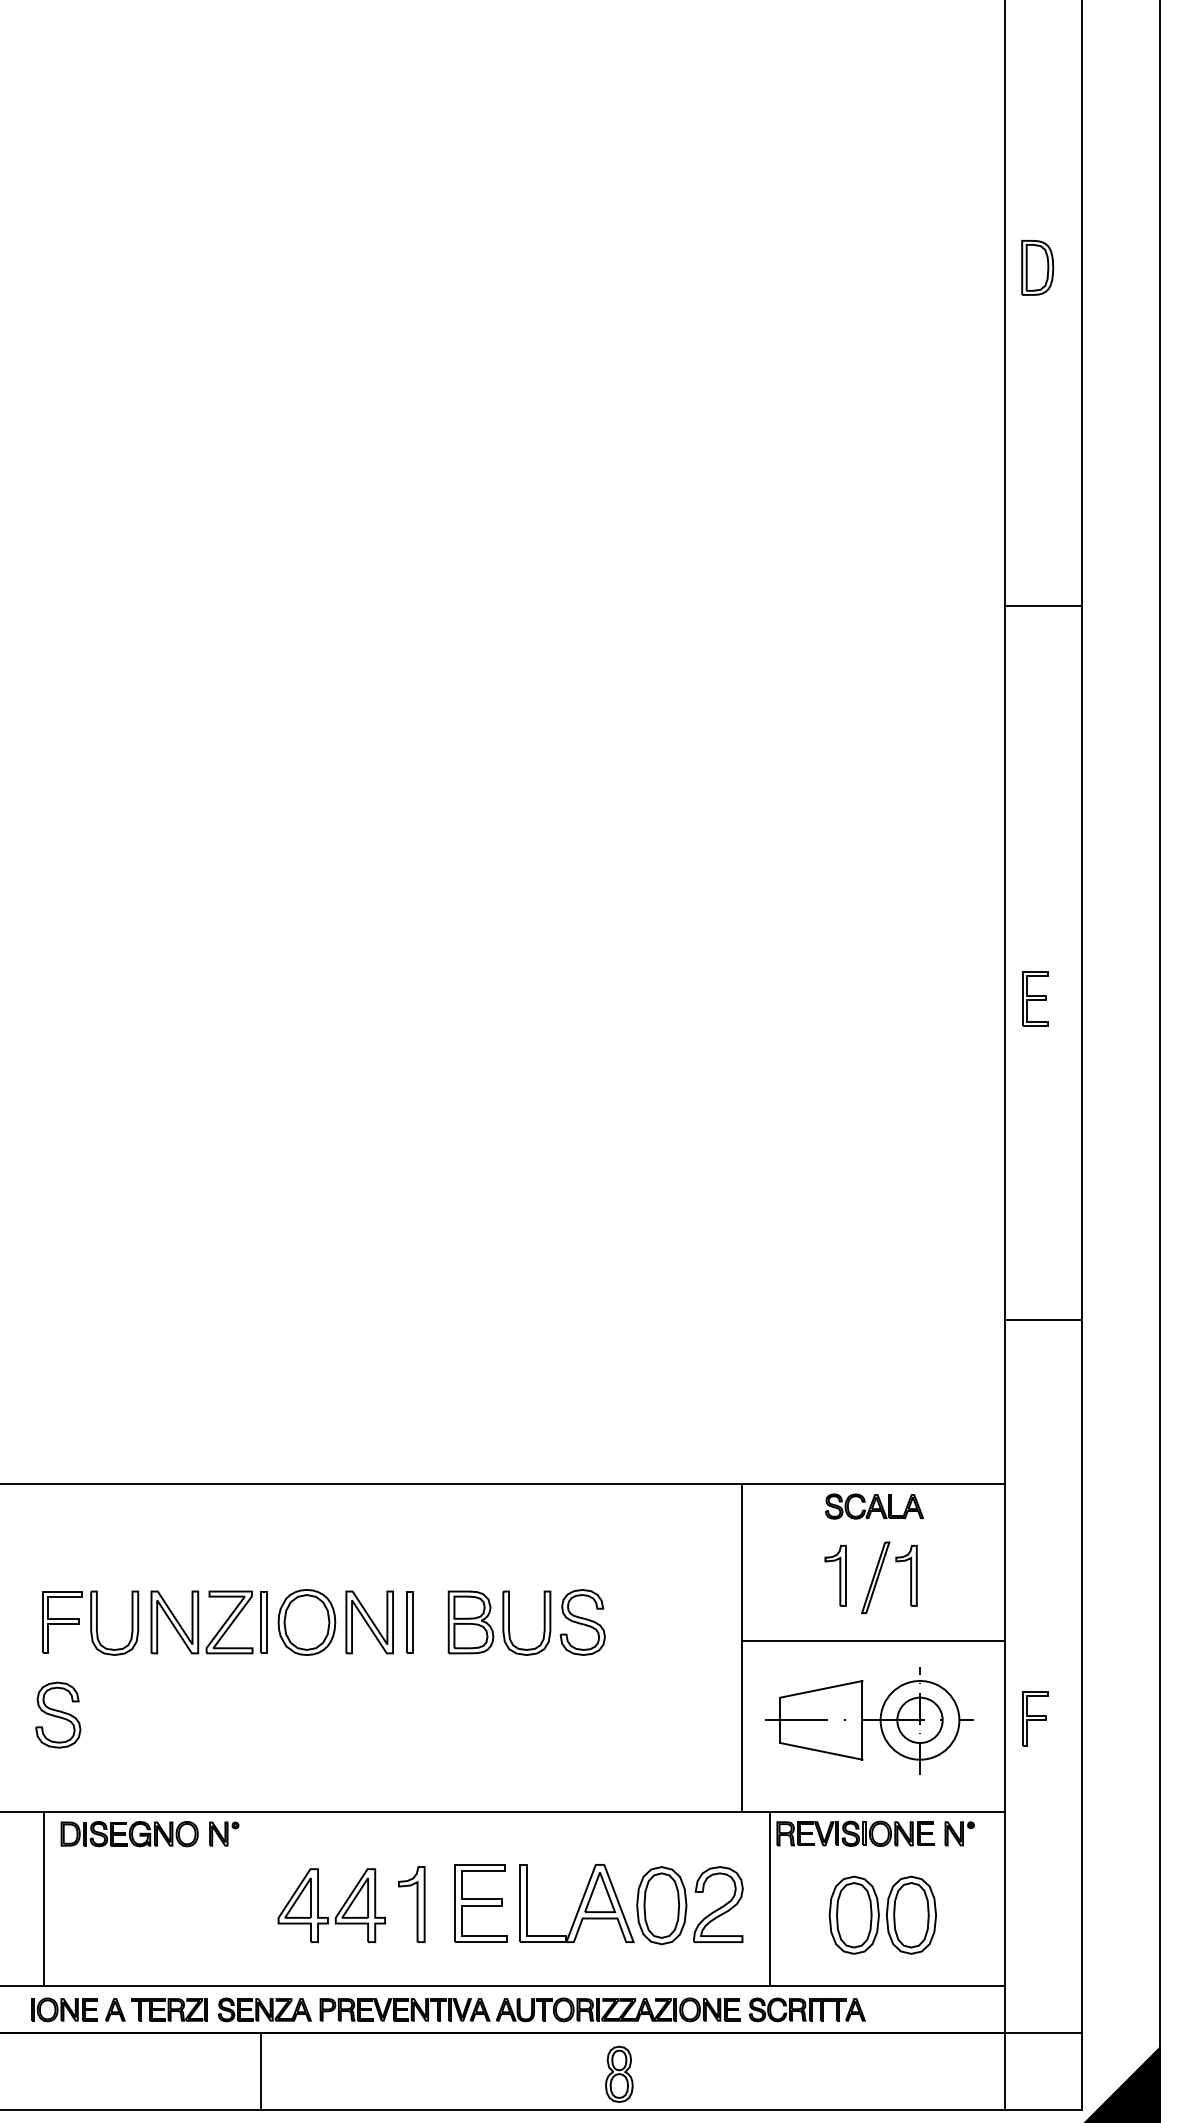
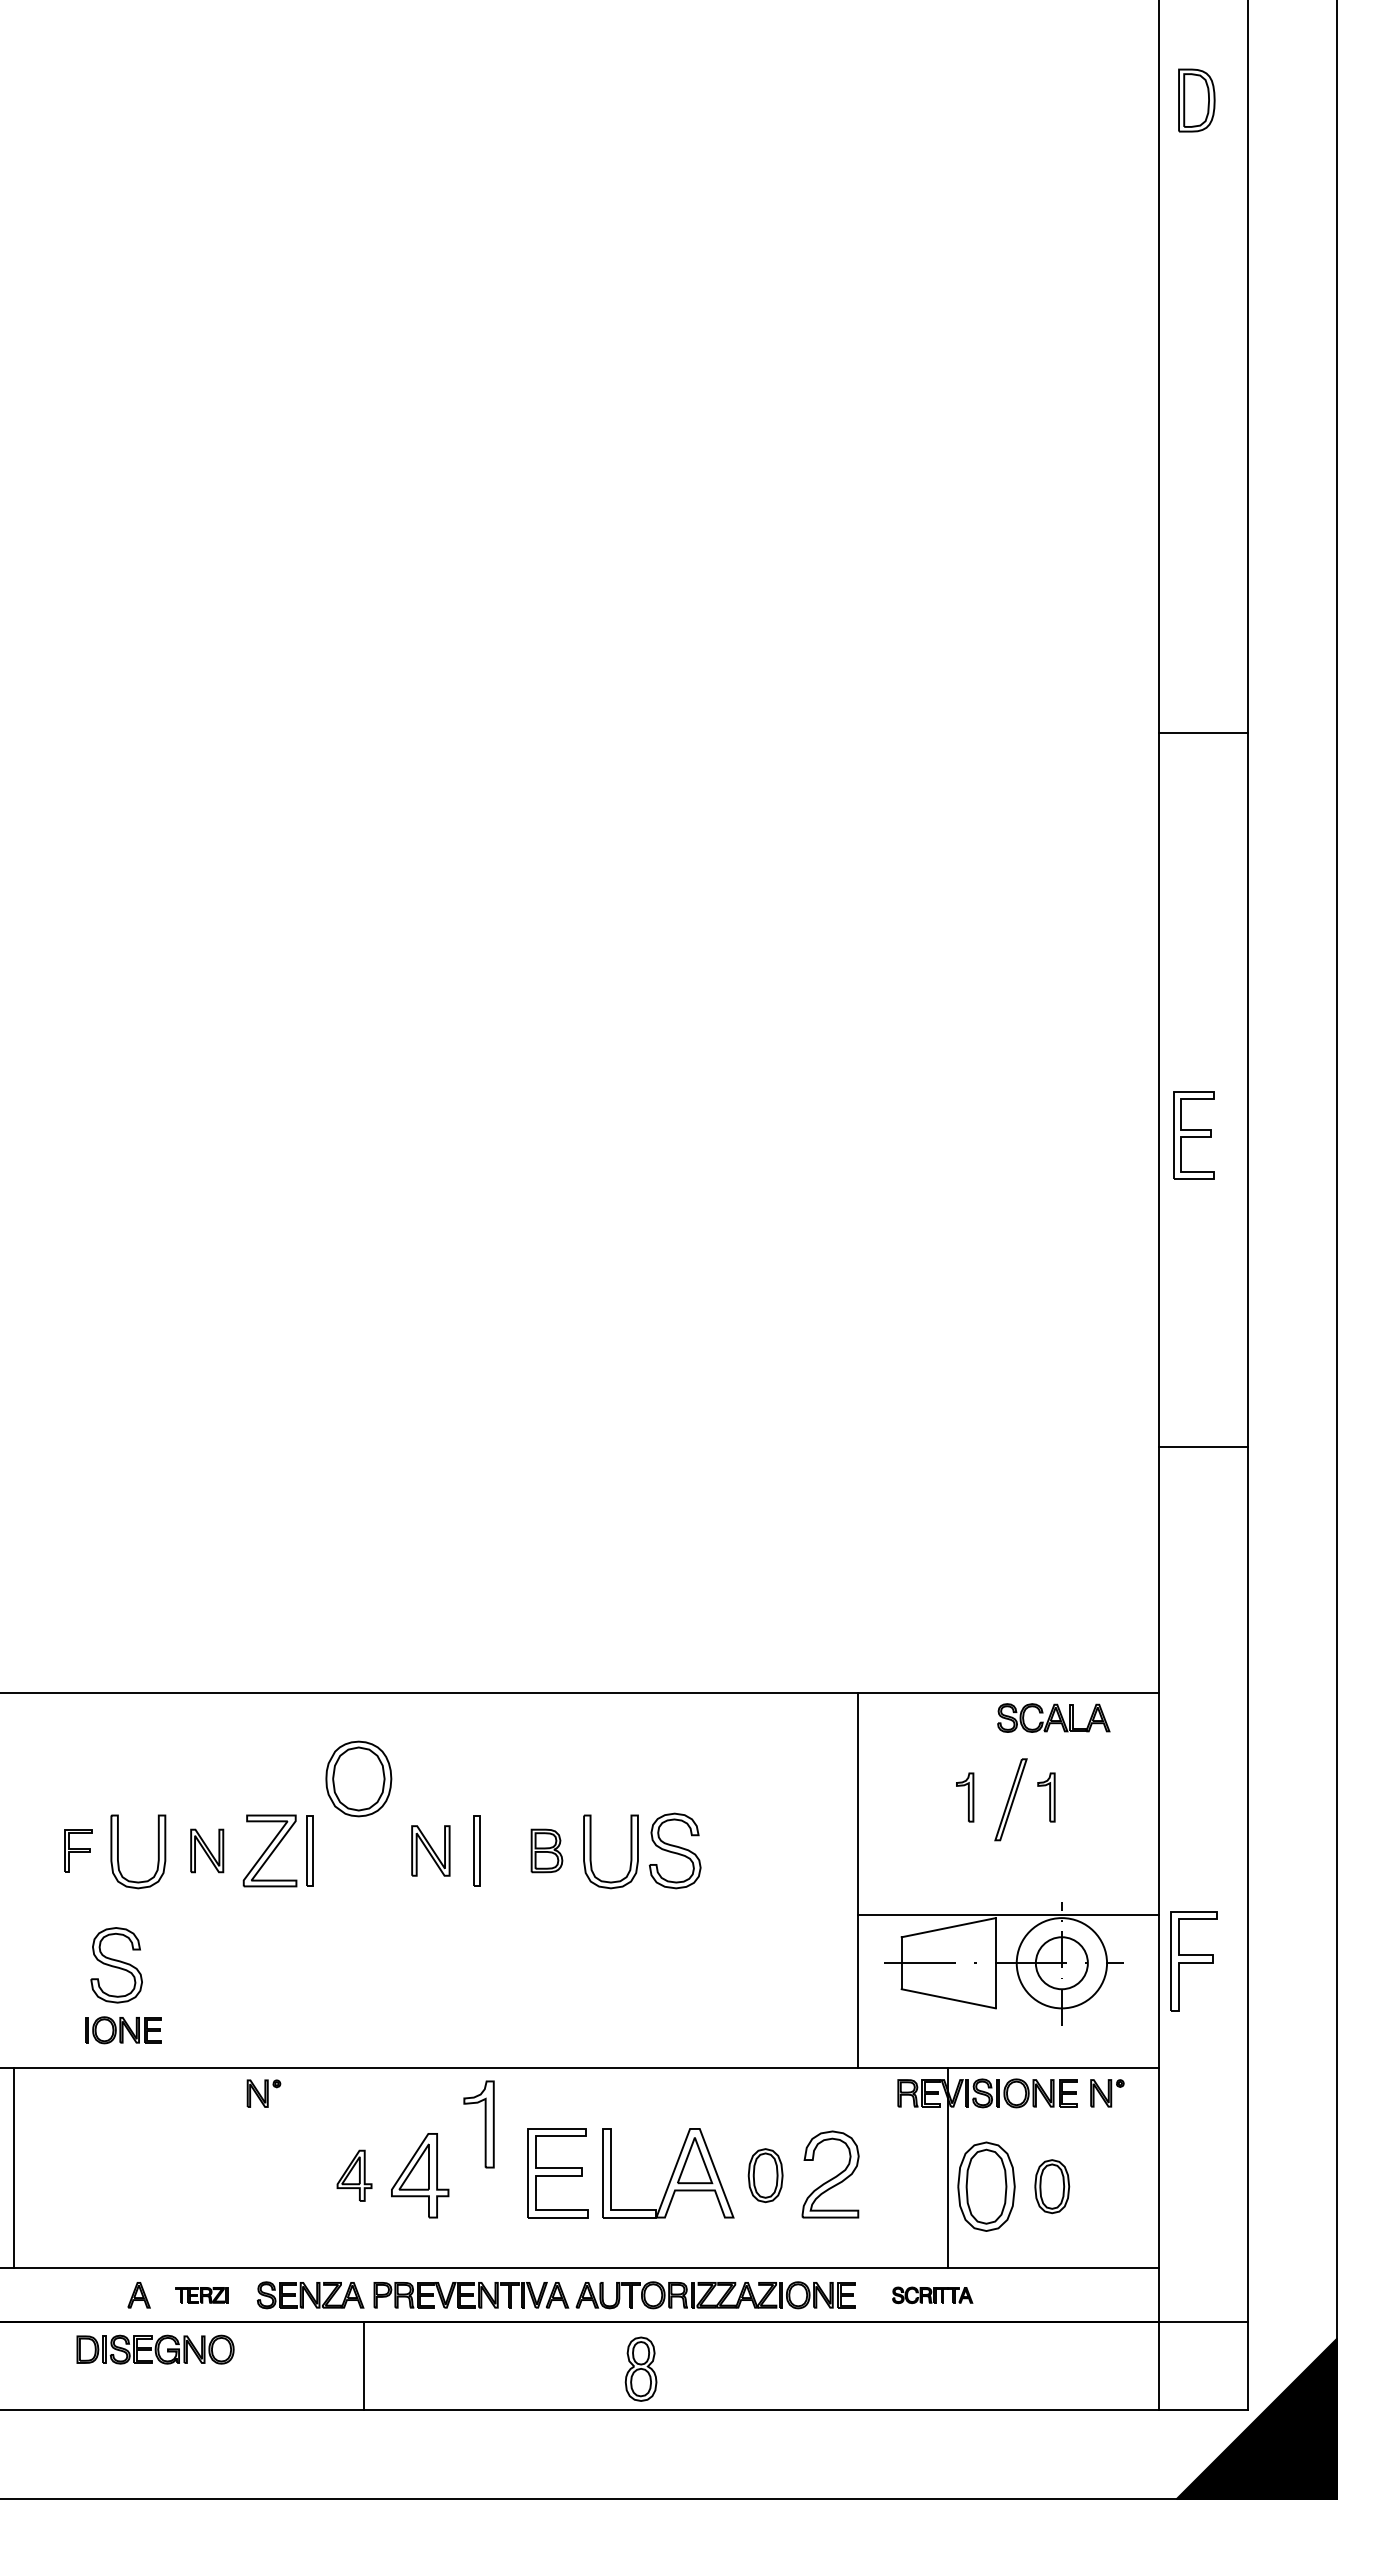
part: (1037, 267) -> (1196, 100), moved
line: (1043, 606) -> (1203, 732), moved
part: (1034, 998) -> (1193, 1135), size x1.4
line: (1043, 1319) -> (1203, 1446), moved
part: (874, 1506) -> (1053, 1717), moved
part: (835, 1575) -> (964, 1797), size x0.7
part: (906, 1575) -> (1046, 1797), size x0.7
part: (62, 1622) -> (78, 1850), size x0.6
part: (174, 1622) -> (206, 1850), size x0.6
part: (306, 1622) -> (358, 1778), moved
part: (369, 1622) -> (430, 1850), size x0.7
part: (470, 1622) -> (546, 1850), size x0.6
line: (873, 1640) -> (1008, 1914), moved
part: (58, 1715) -> (116, 1965), moved
part: (1034, 1718) -> (1193, 1961), size x1.6
part: (129, 1833) -> (155, 2349), moved
line: (43, 1899) -> (13, 2168), moved
line: (770, 1899) -> (948, 2168), moved
part: (411, 1904) -> (478, 2124), moved
part: (303, 1905) -> (354, 2175), size x0.6
part: (661, 1905) -> (765, 2175), size x0.6
part: (911, 1915) -> (1052, 2186), size x0.6
part: (64, 2010) -> (123, 2030), moved
part: (169, 2010) -> (201, 2295), size x0.6
part: (807, 2010) -> (932, 2295), size x0.6
line: (261, 2071) -> (363, 2365), moved
part: (618, 2073) -> (640, 2368), moved

